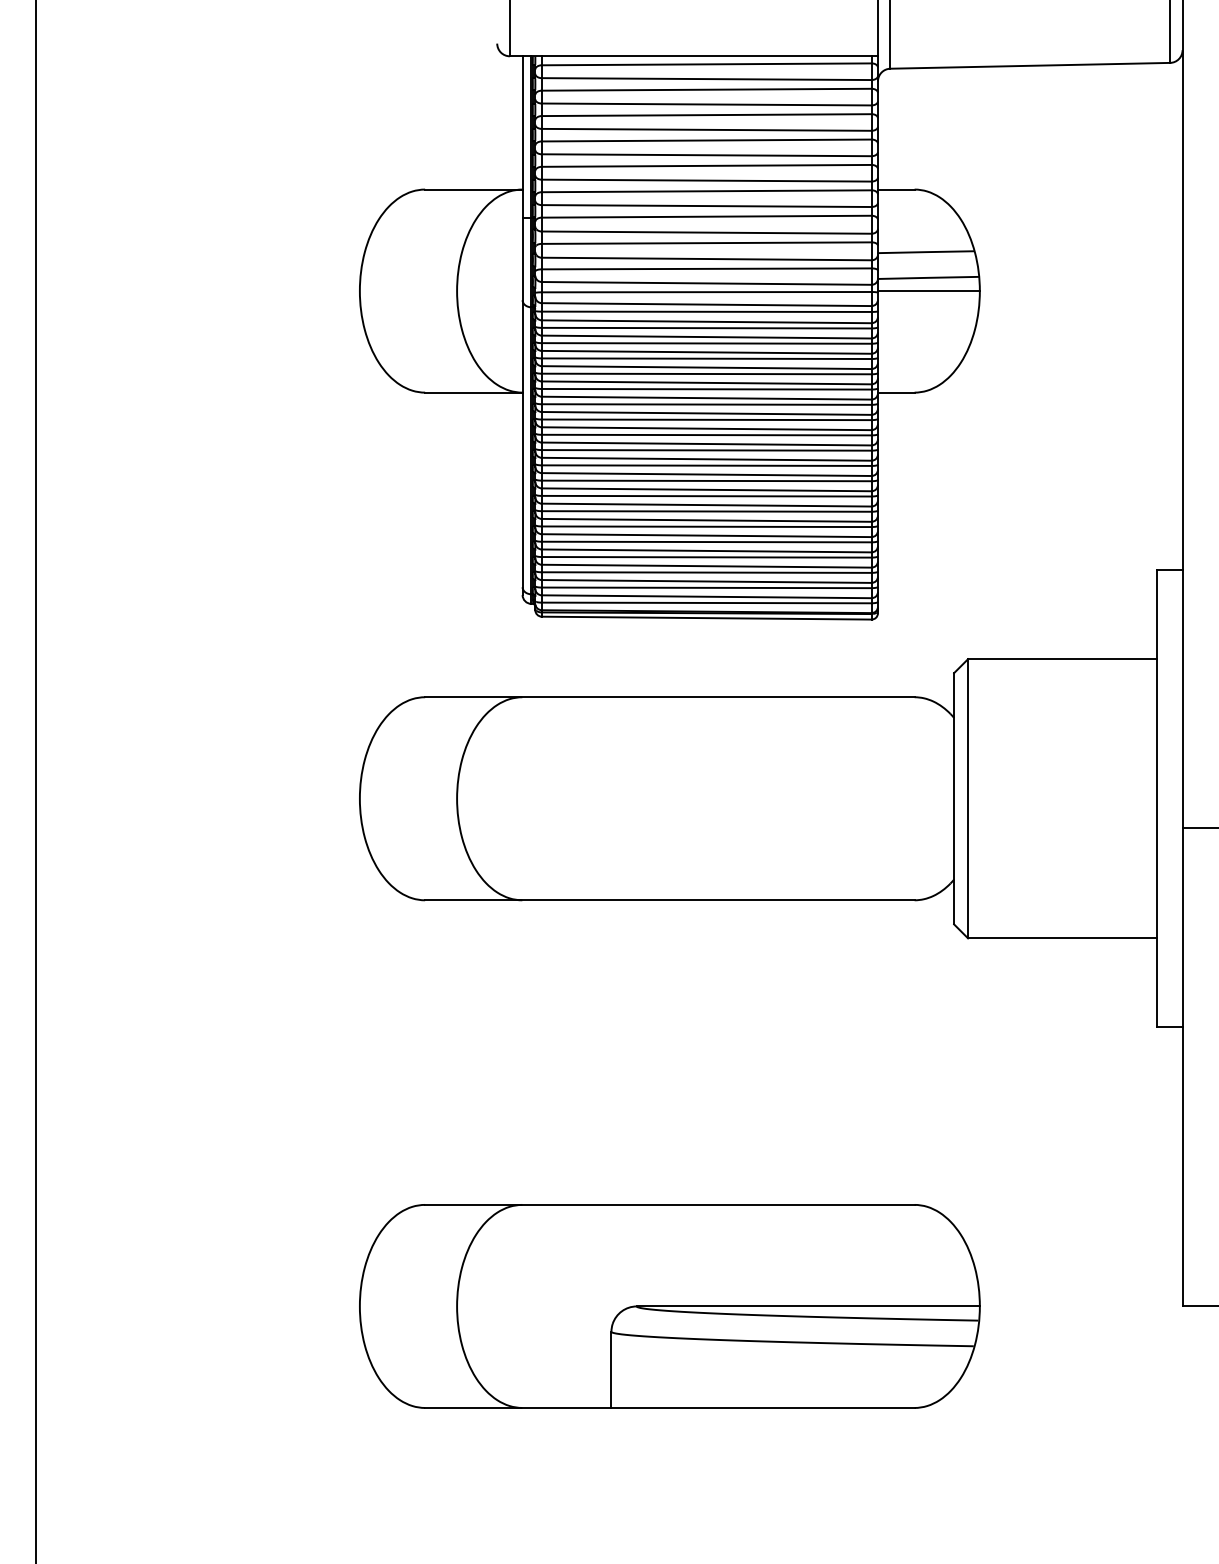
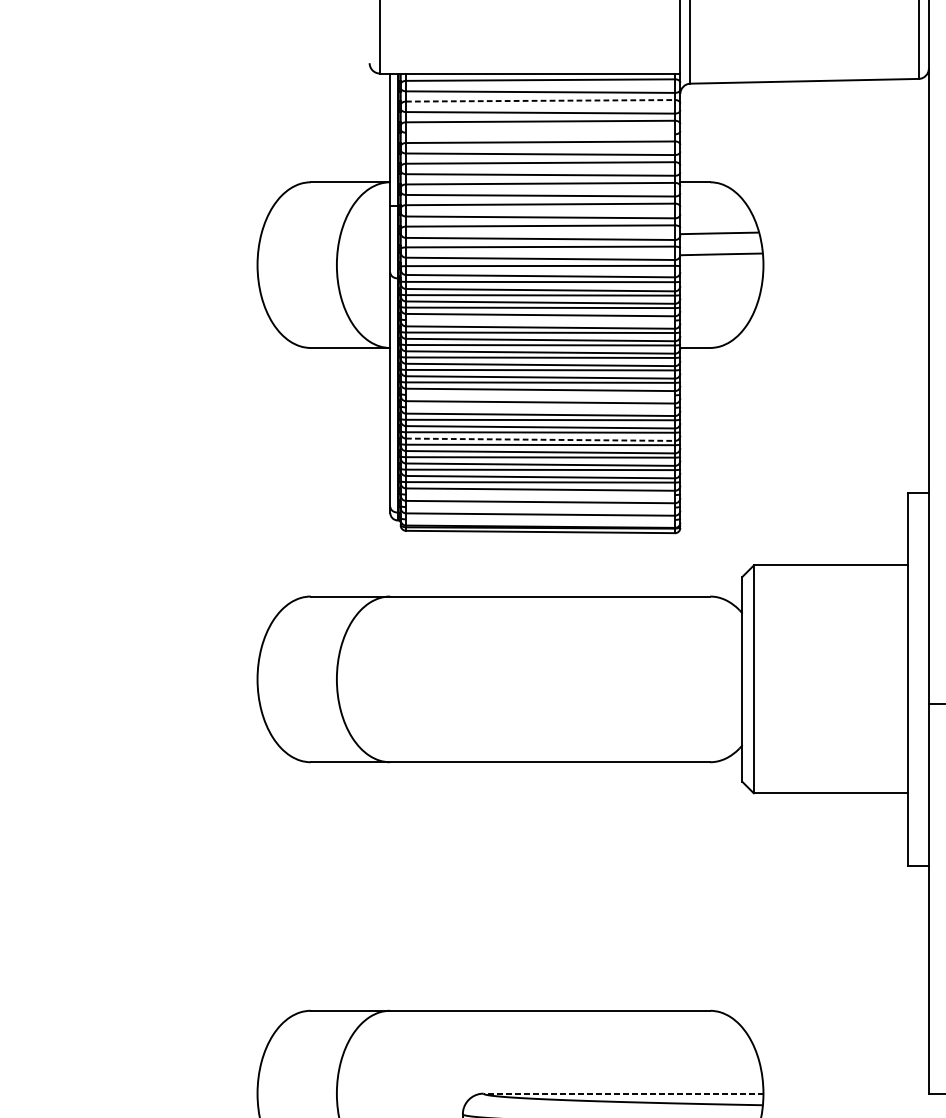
line: (706, 89) -> (540, 100), solid -> dashed
line: (706, 129) -> (540, 133), removed
line: (928, 291) -> (721, 265), removed
line: (706, 358) -> (540, 320), removed
line: (706, 450) -> (540, 395), removed
line: (706, 465) -> (540, 407), removed
line: (706, 505) -> (540, 440), solid -> dashed
line: (706, 572) -> (540, 494), removed
line: (706, 587) -> (540, 506), removed
line: (706, 602) -> (540, 519), removed
line: (808, 1306) -> (623, 1093), solid -> dashed

